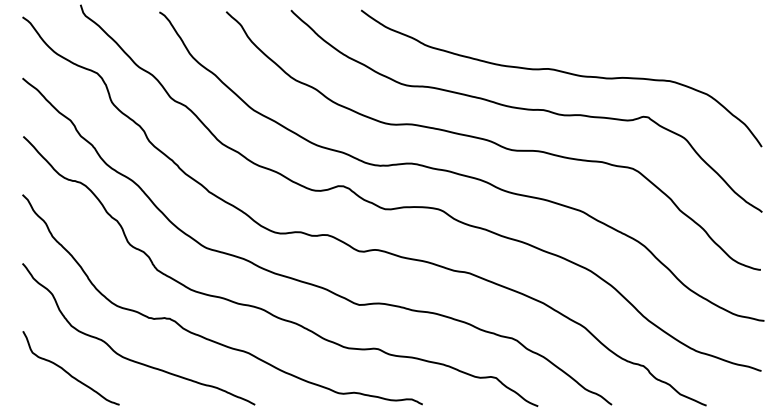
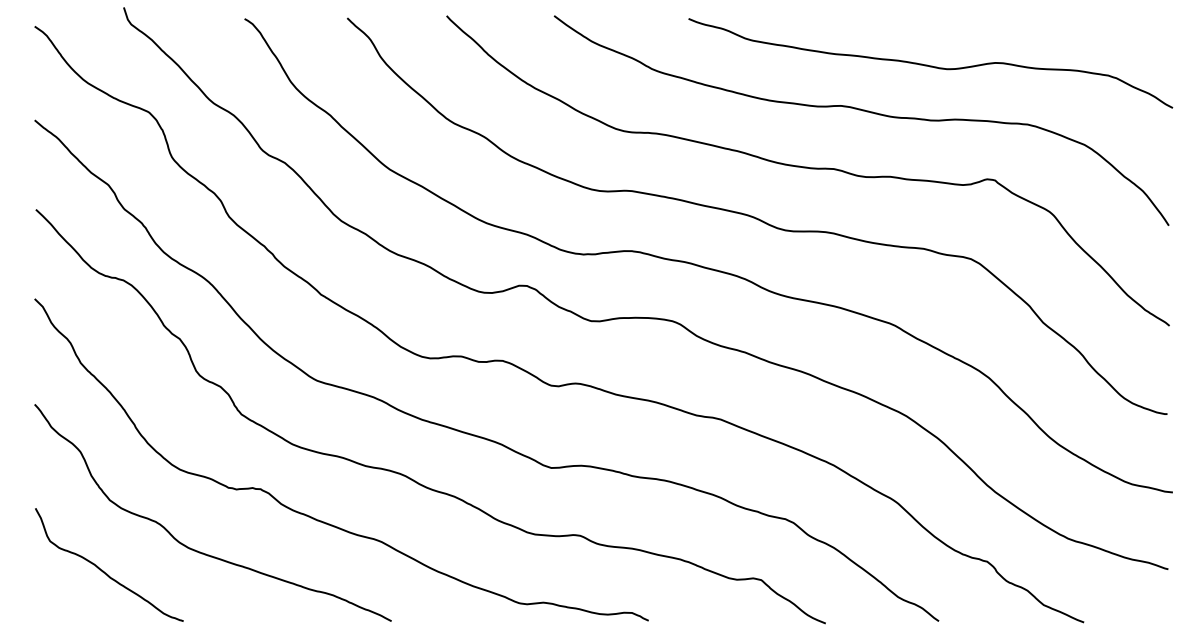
curve: (606, 42) -> (930, 65), added

